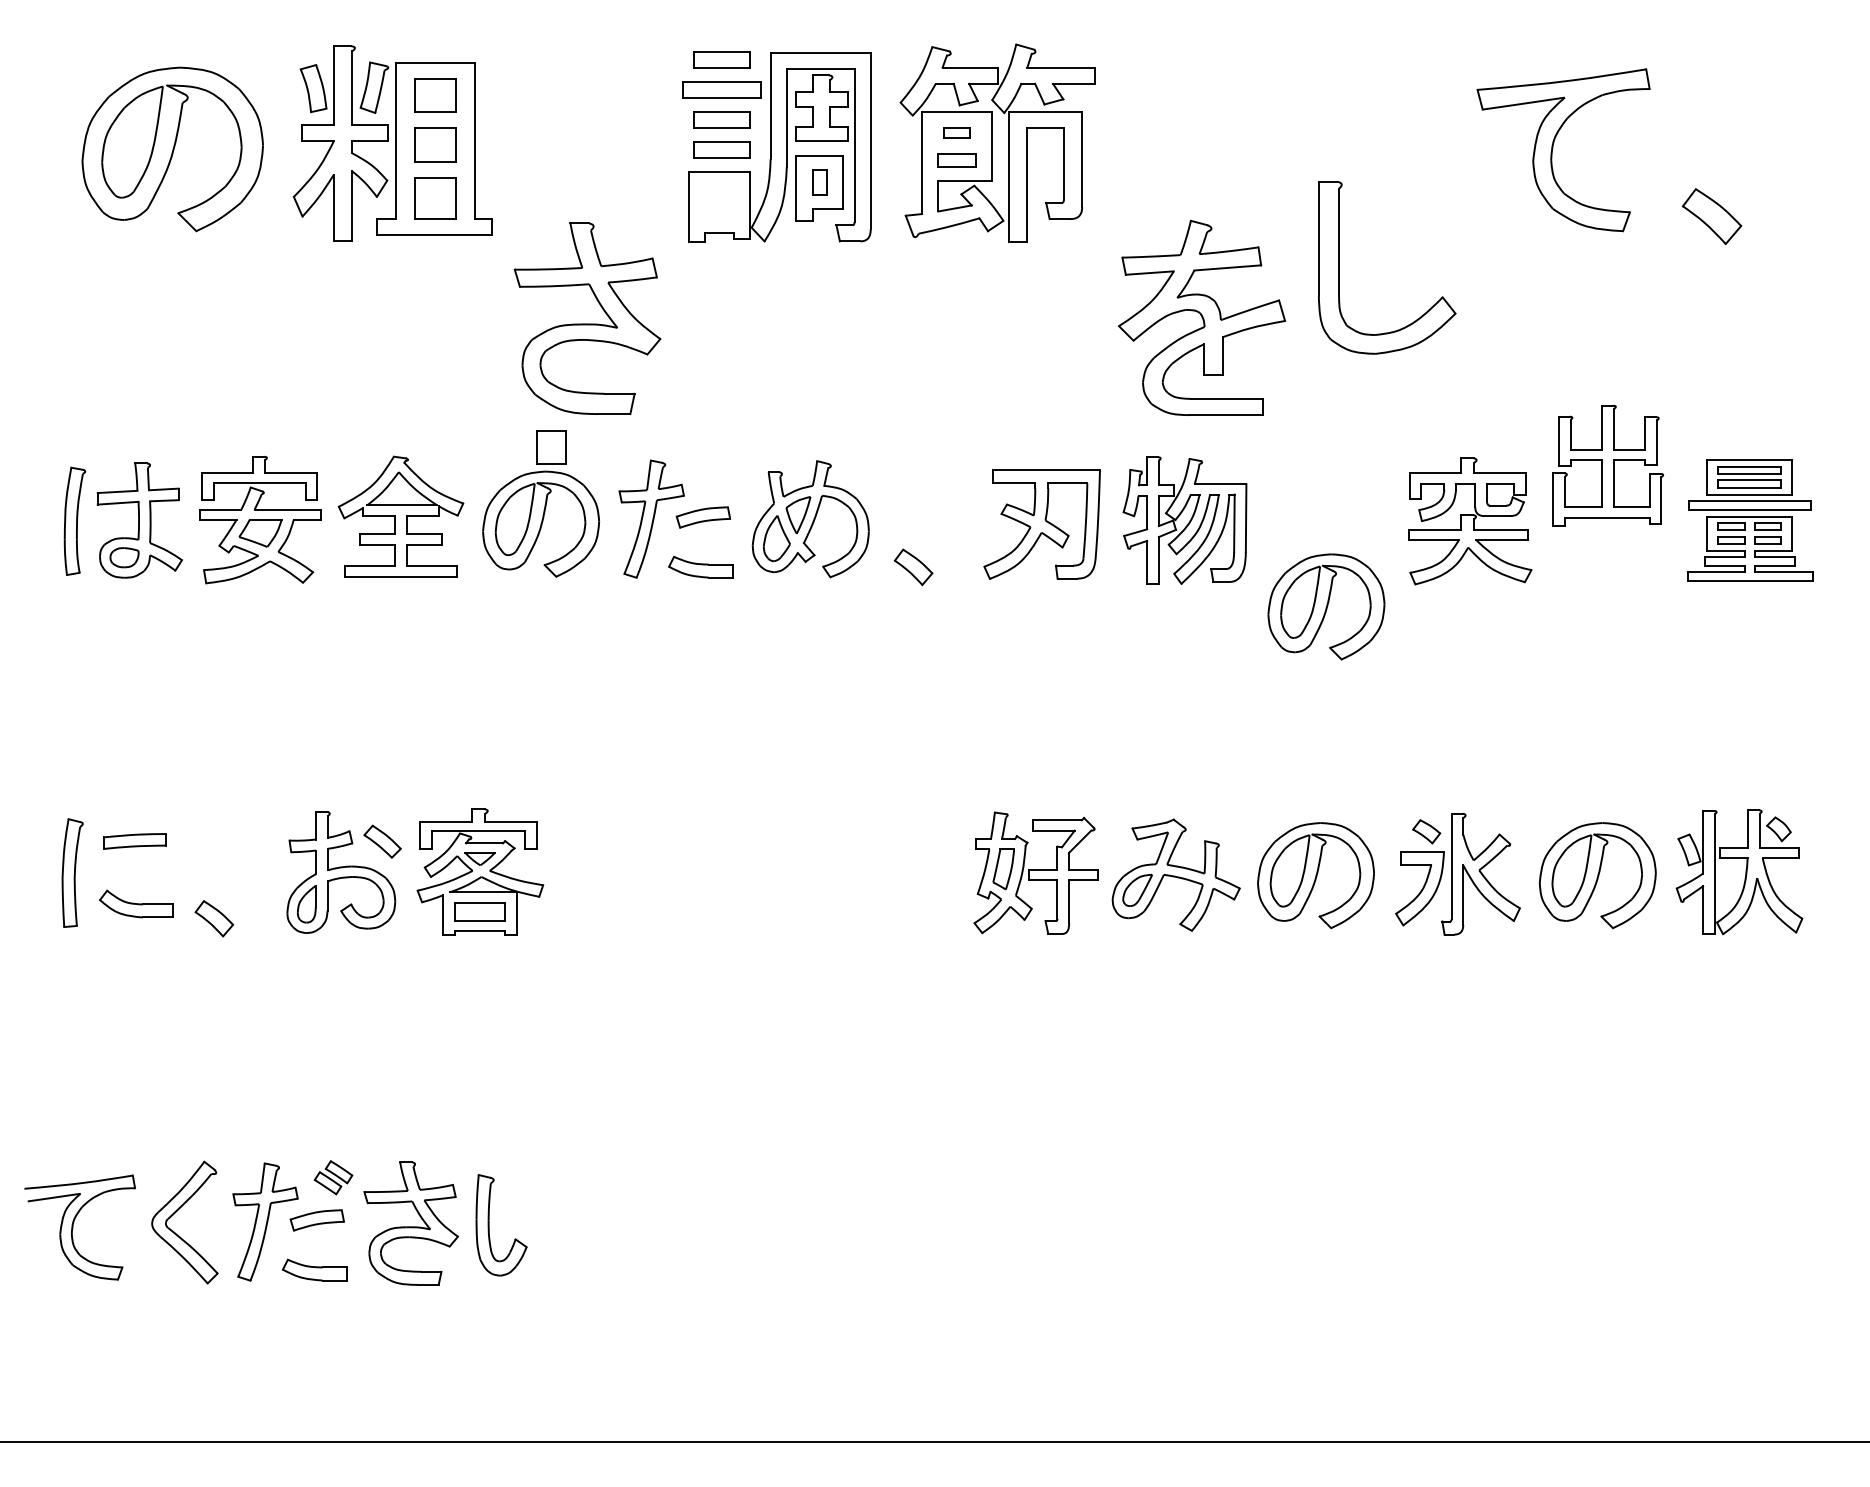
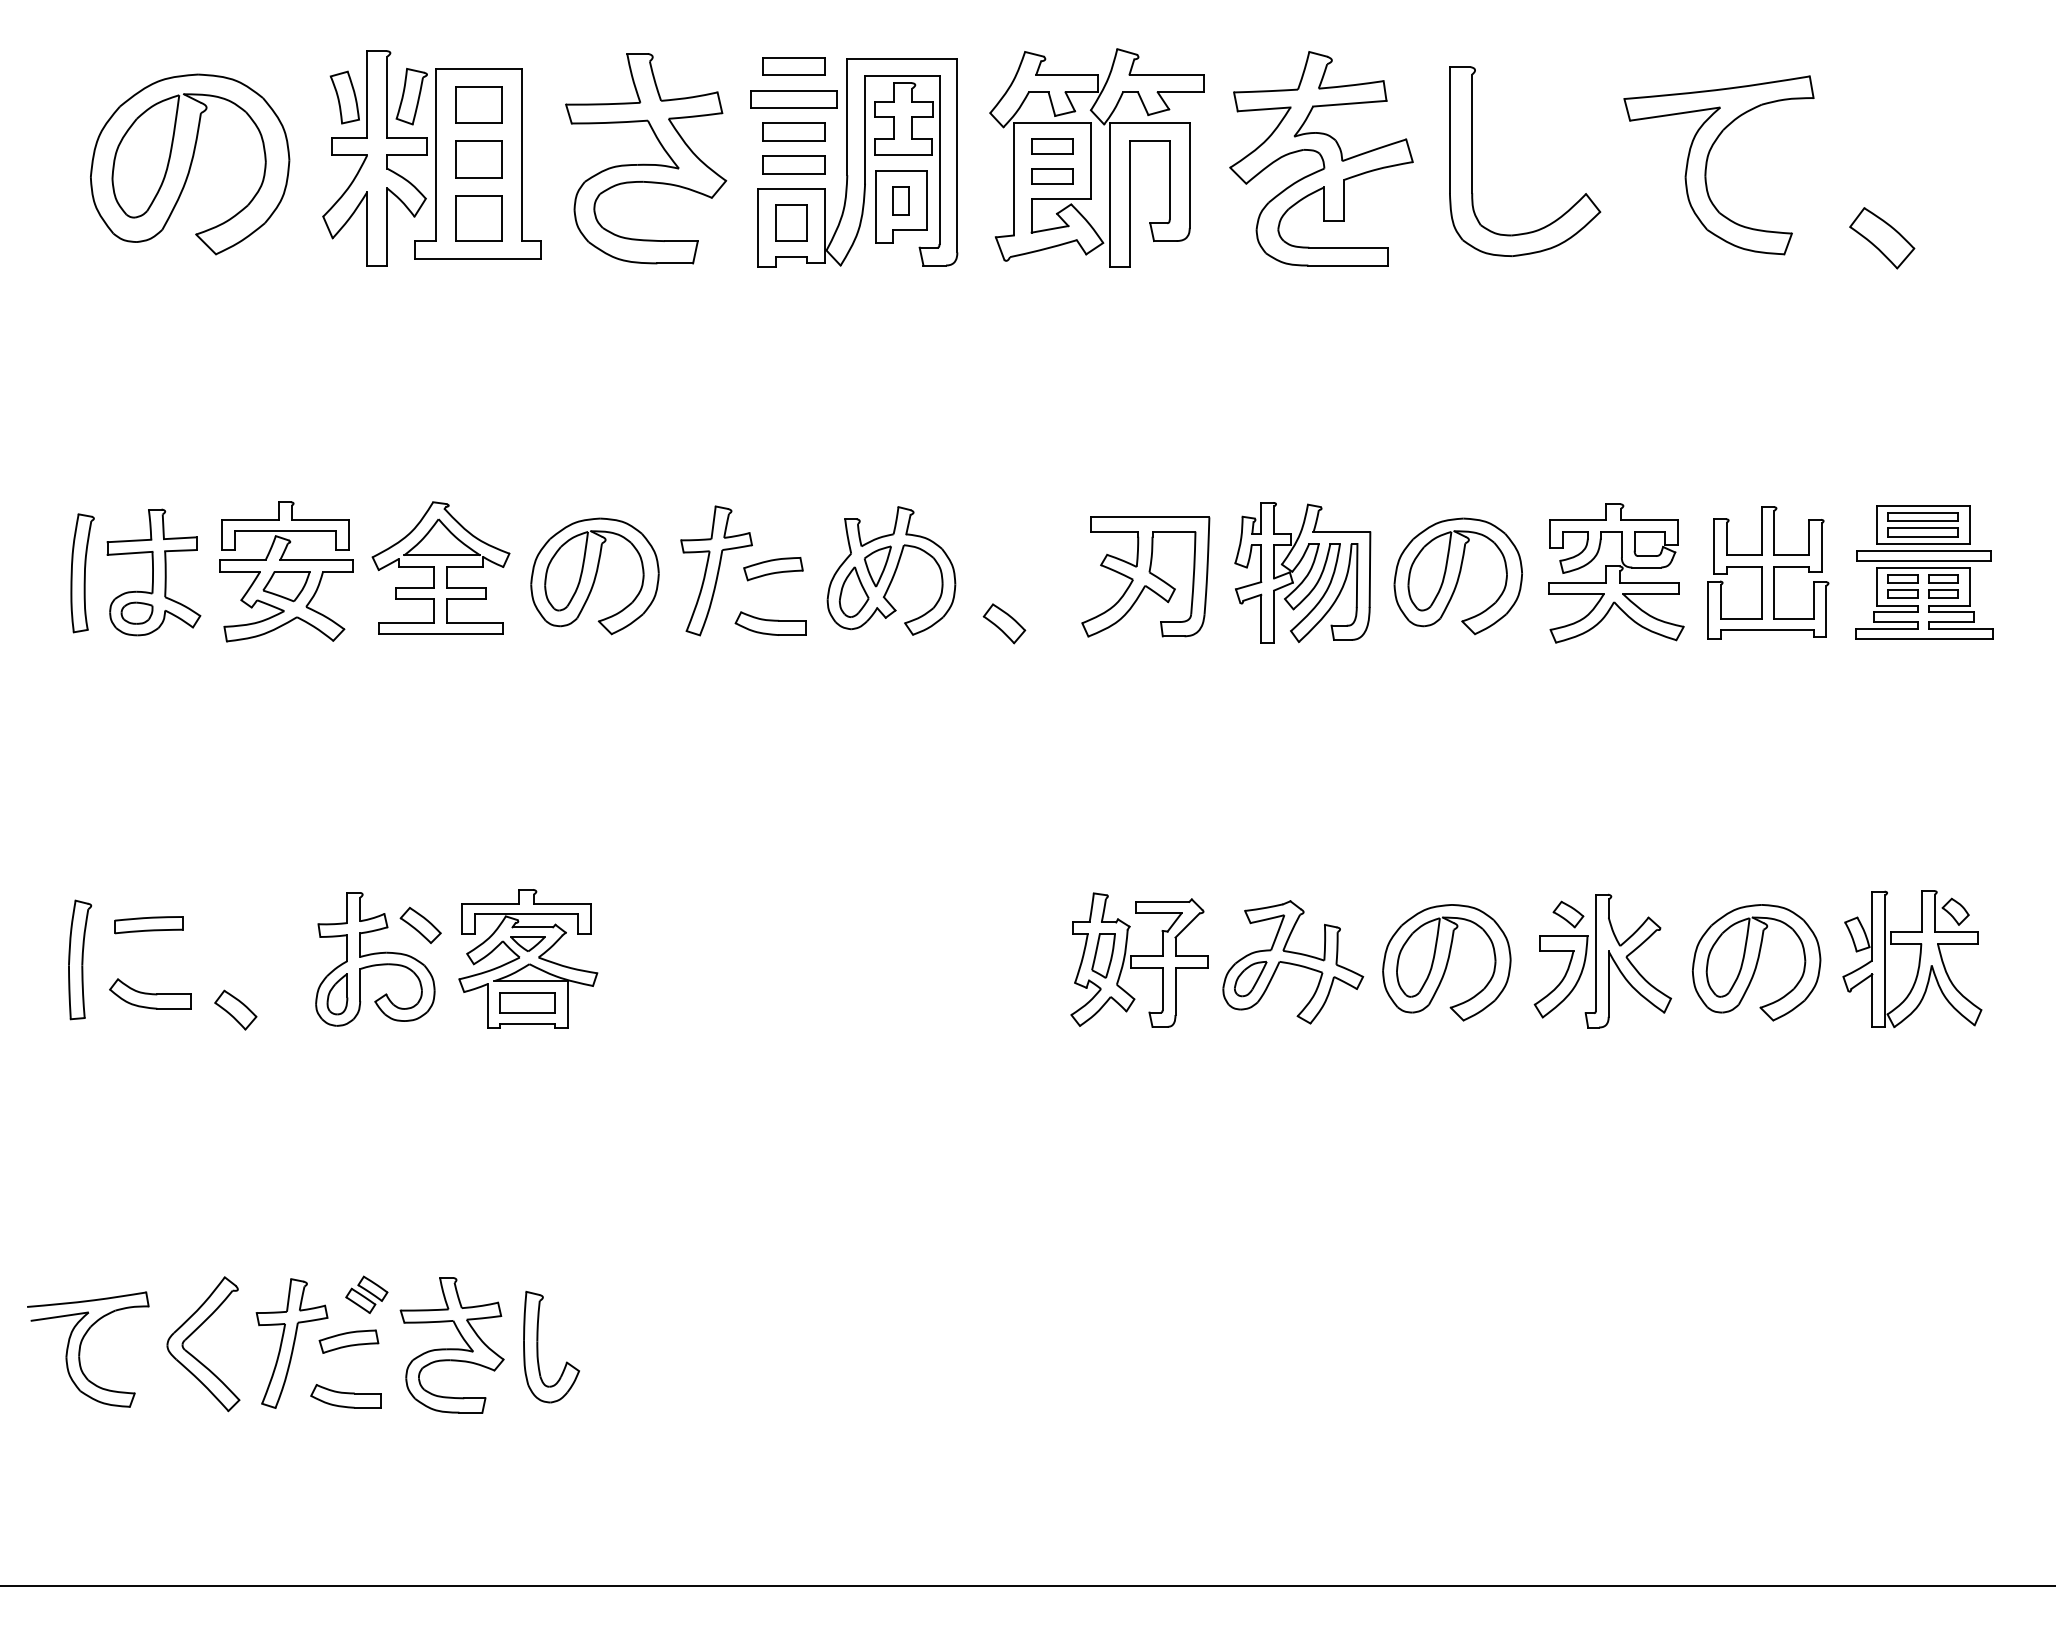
part: (957, 133) -> (1052, 146), size x1.43
part: (1339, 267) -> (1472, 161), moved
part: (1201, 317) -> (1321, 158), moved
part: (587, 318) -> (646, 158), moved
part: (551, 446) -> (791, 222), moved
part: (1608, 465) -> (1768, 572), moved
part: (1325, 607) -> (1457, 576), moved

